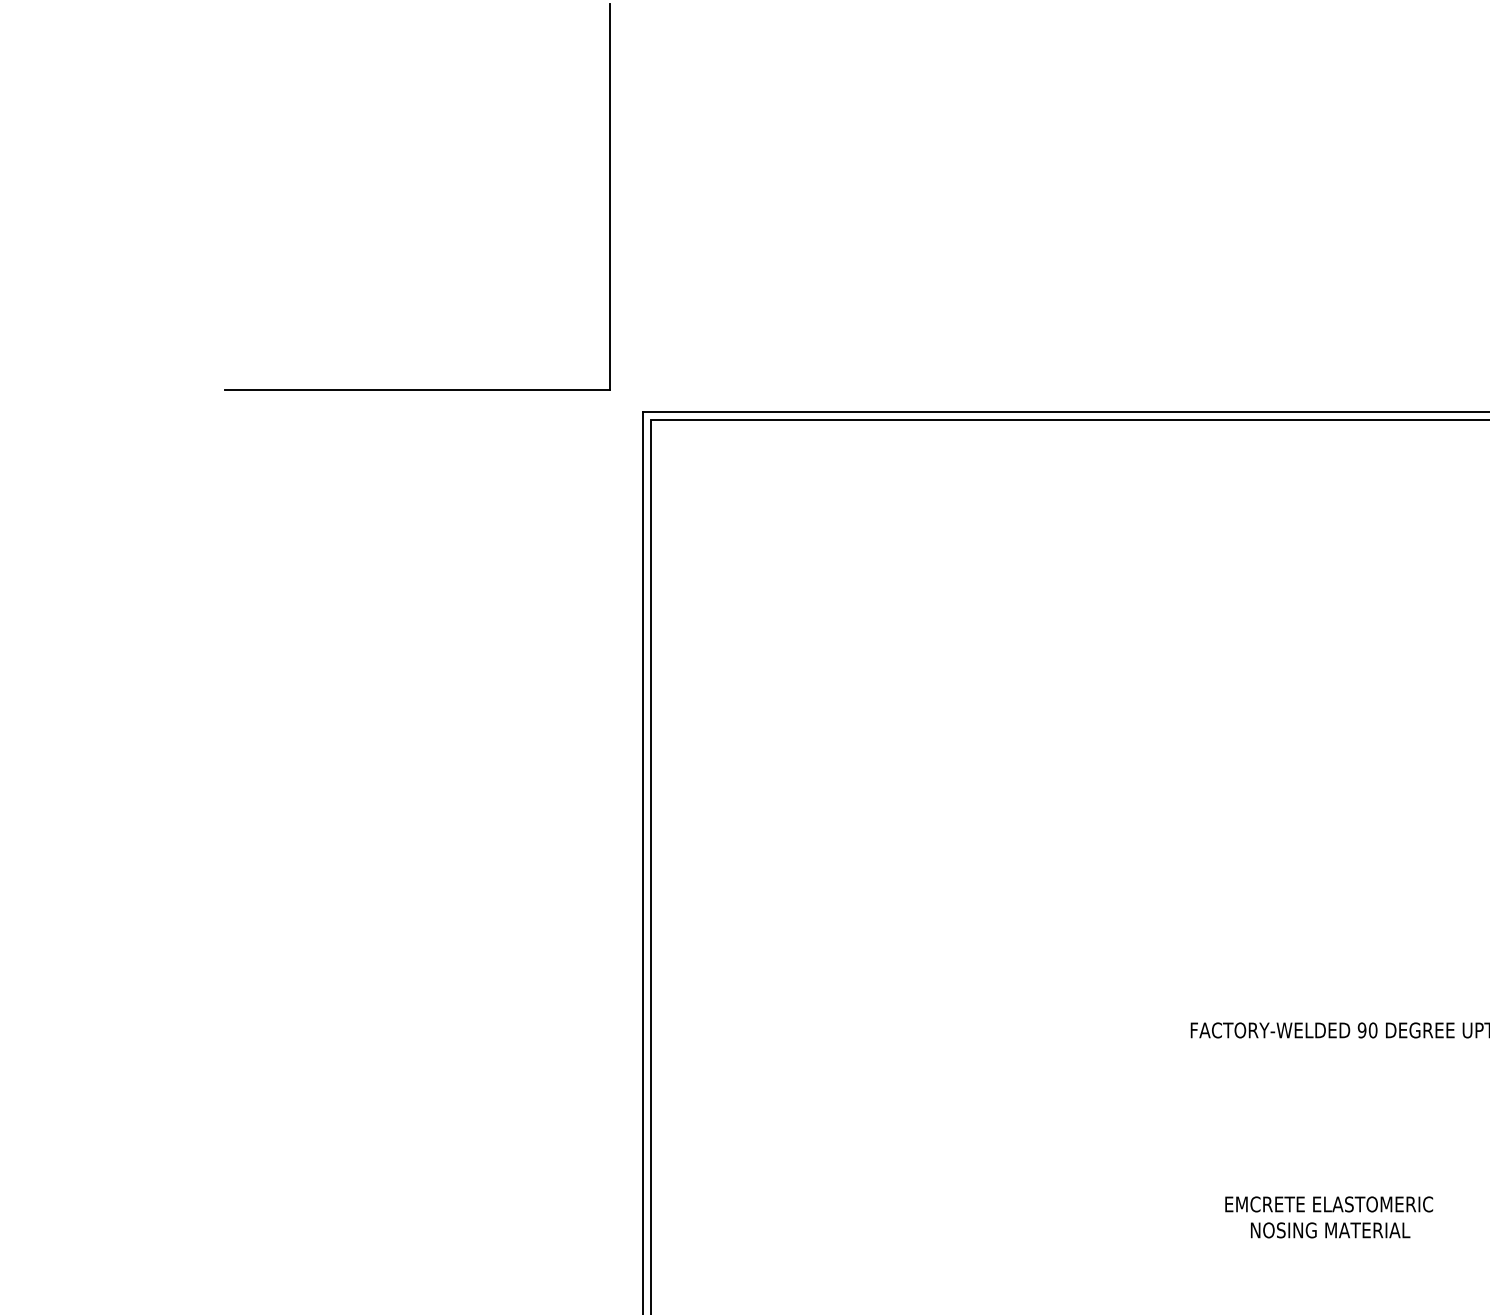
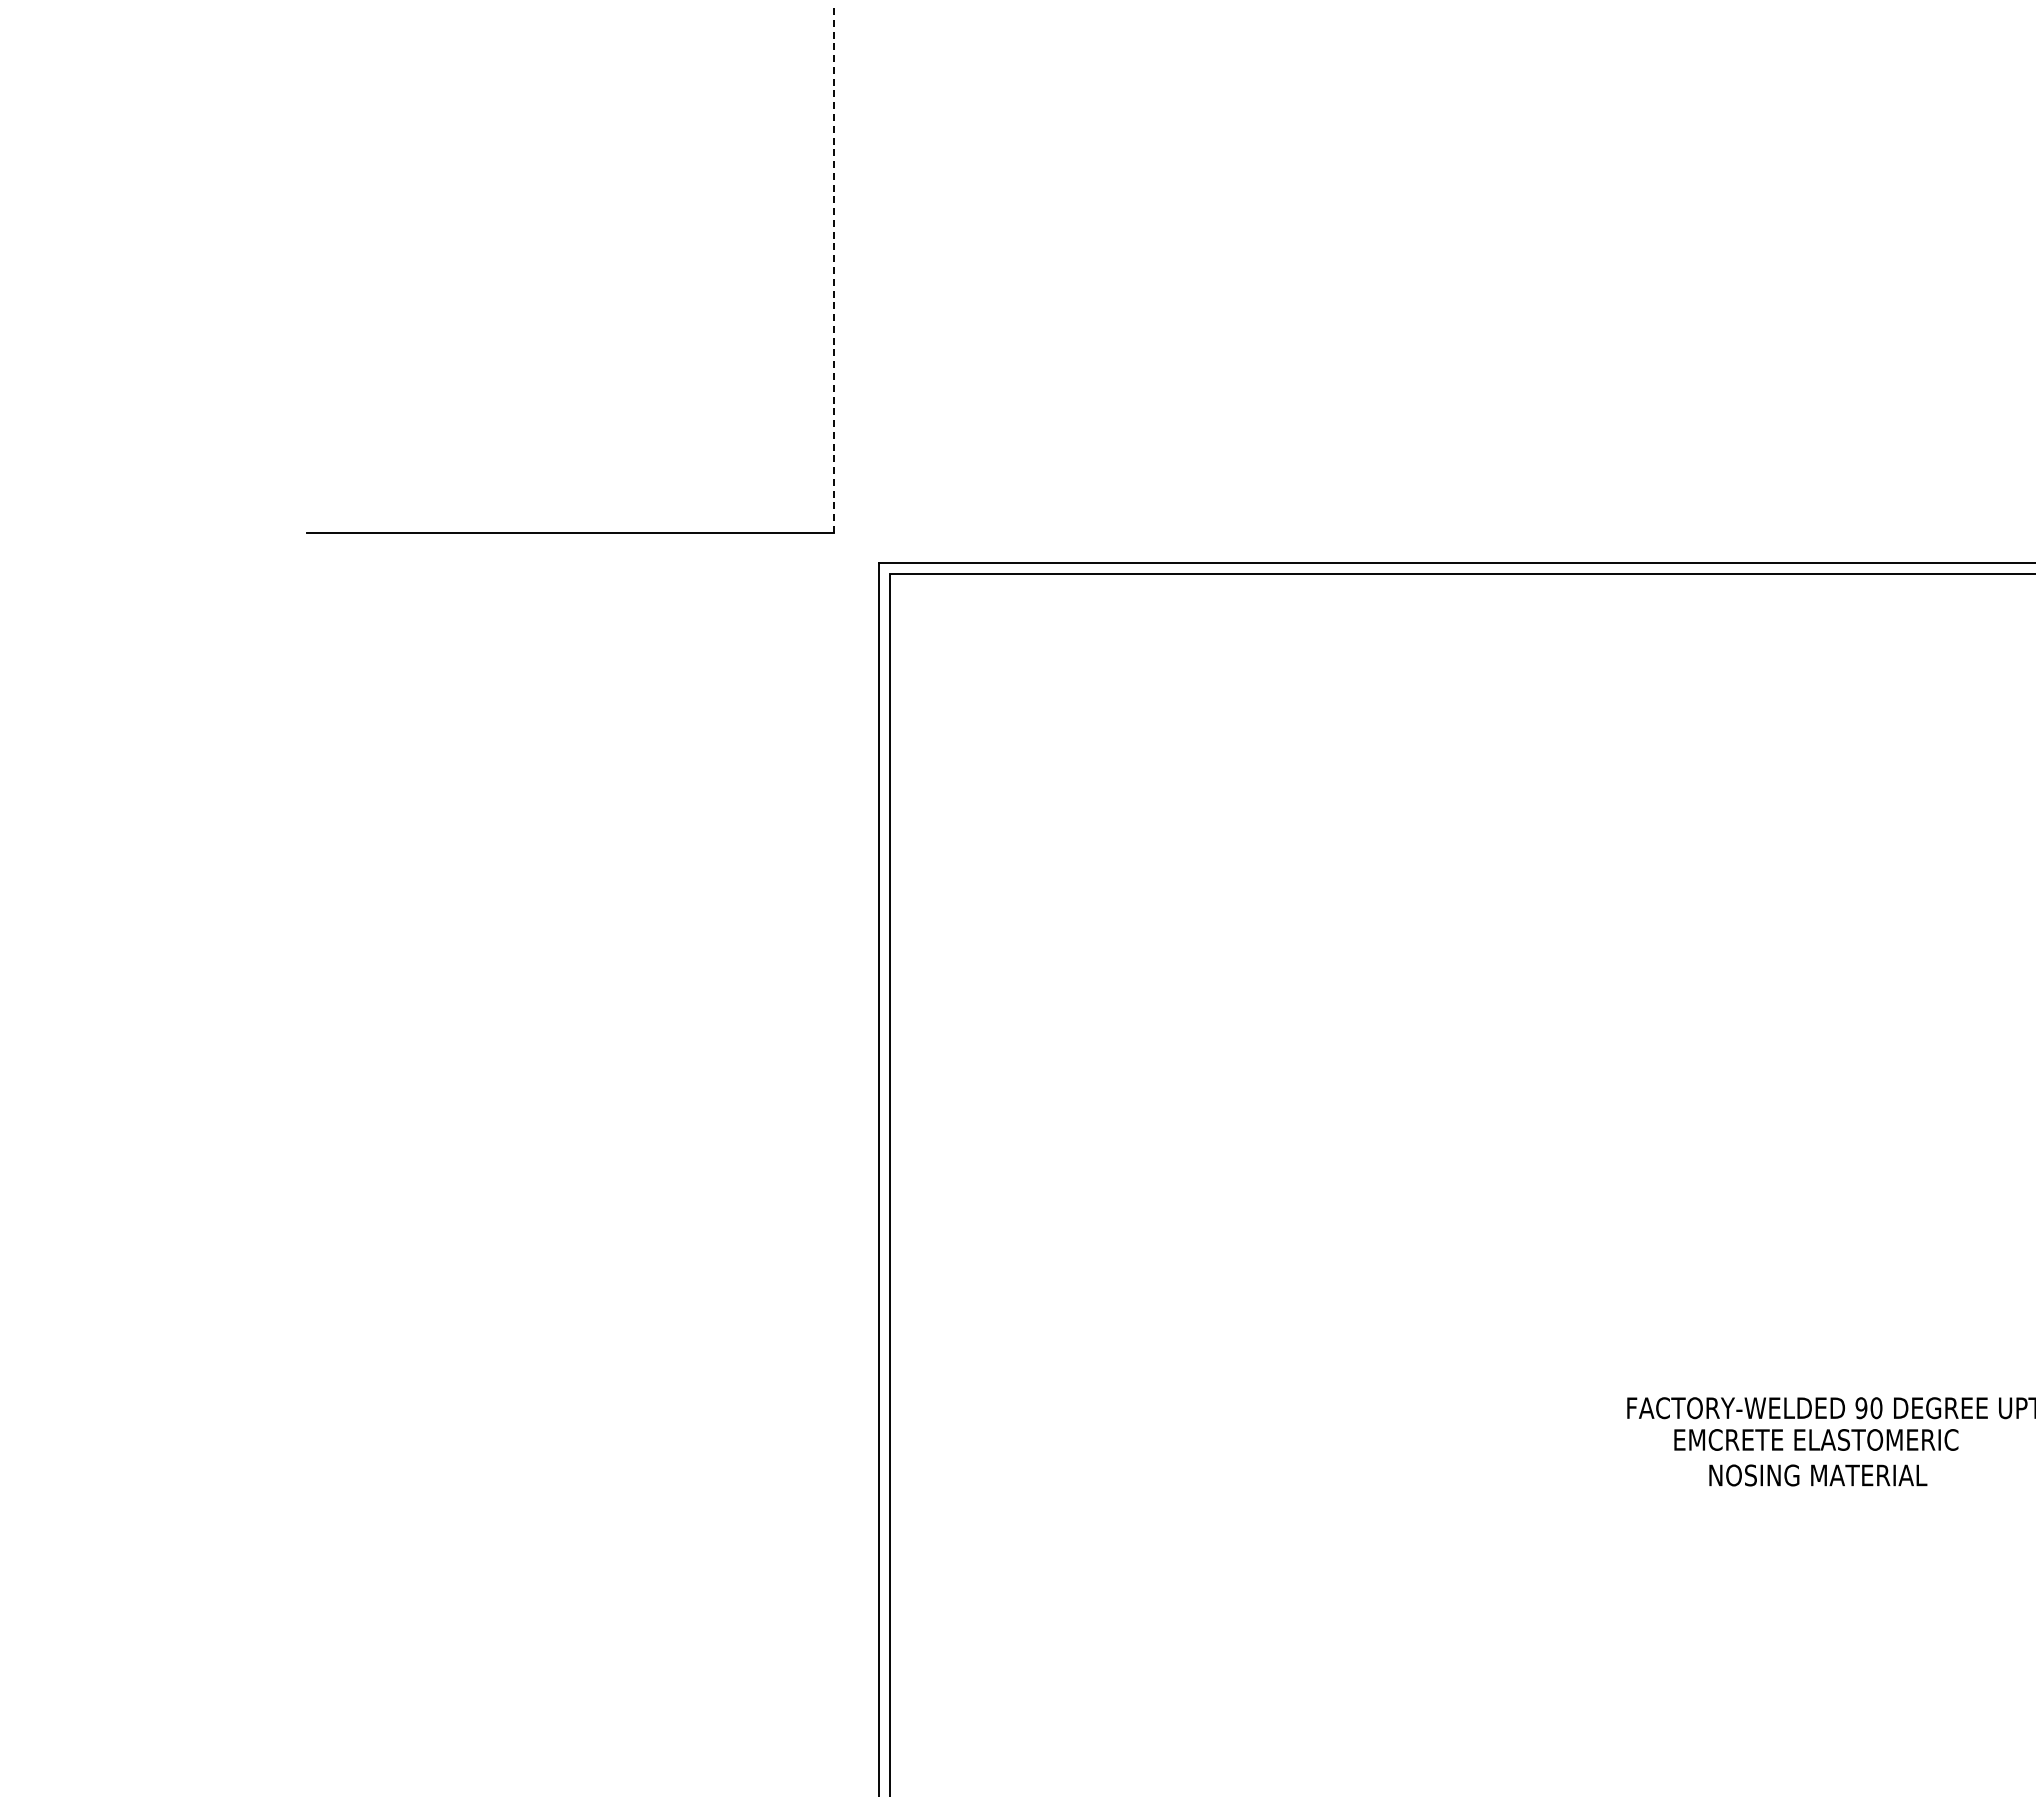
line: (610, 197) -> (833, 269), solid -> dashed
text: (1329, 1217) -> (1816, 1457), moved

